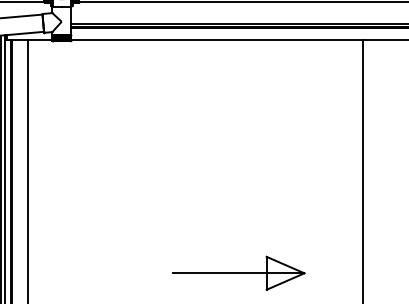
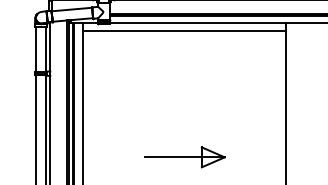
line: (195, 53) -> (184, 31), added
part: (237, 273) -> (184, 157), moved

